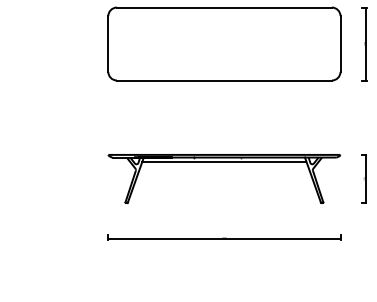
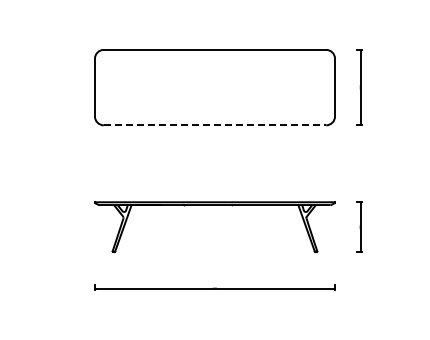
line: (224, 80) -> (215, 125), solid -> dashed
line: (223, 161) -> (214, 209), removed

